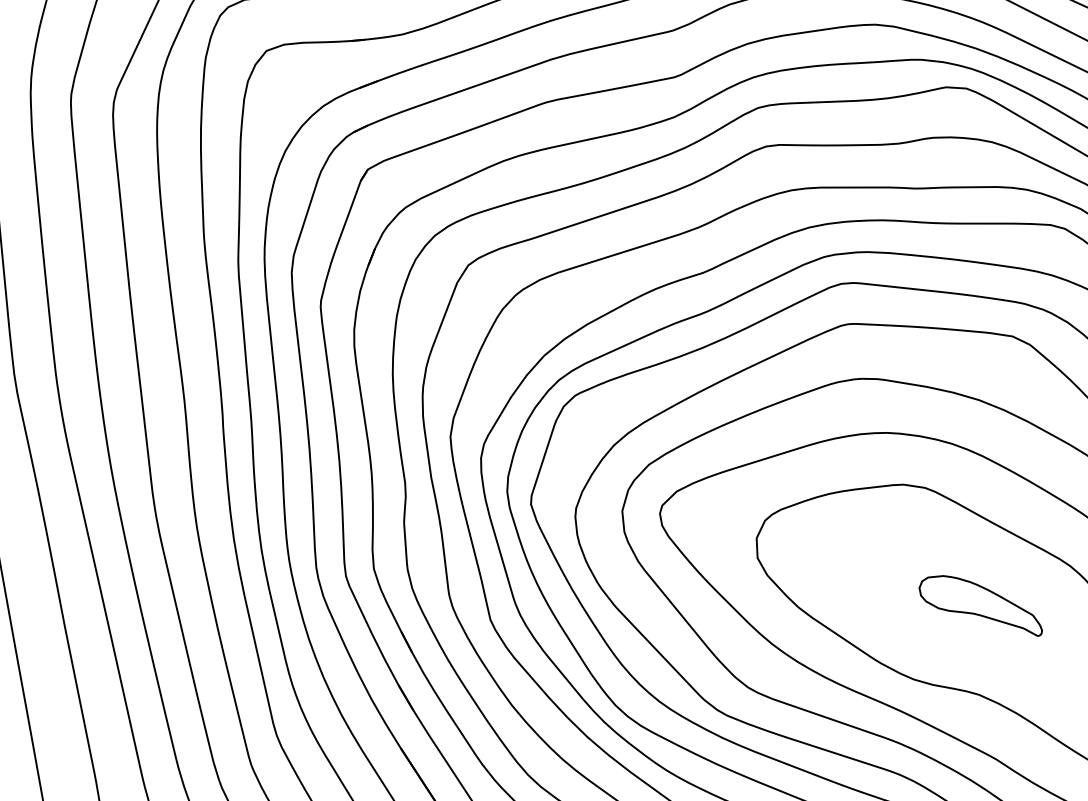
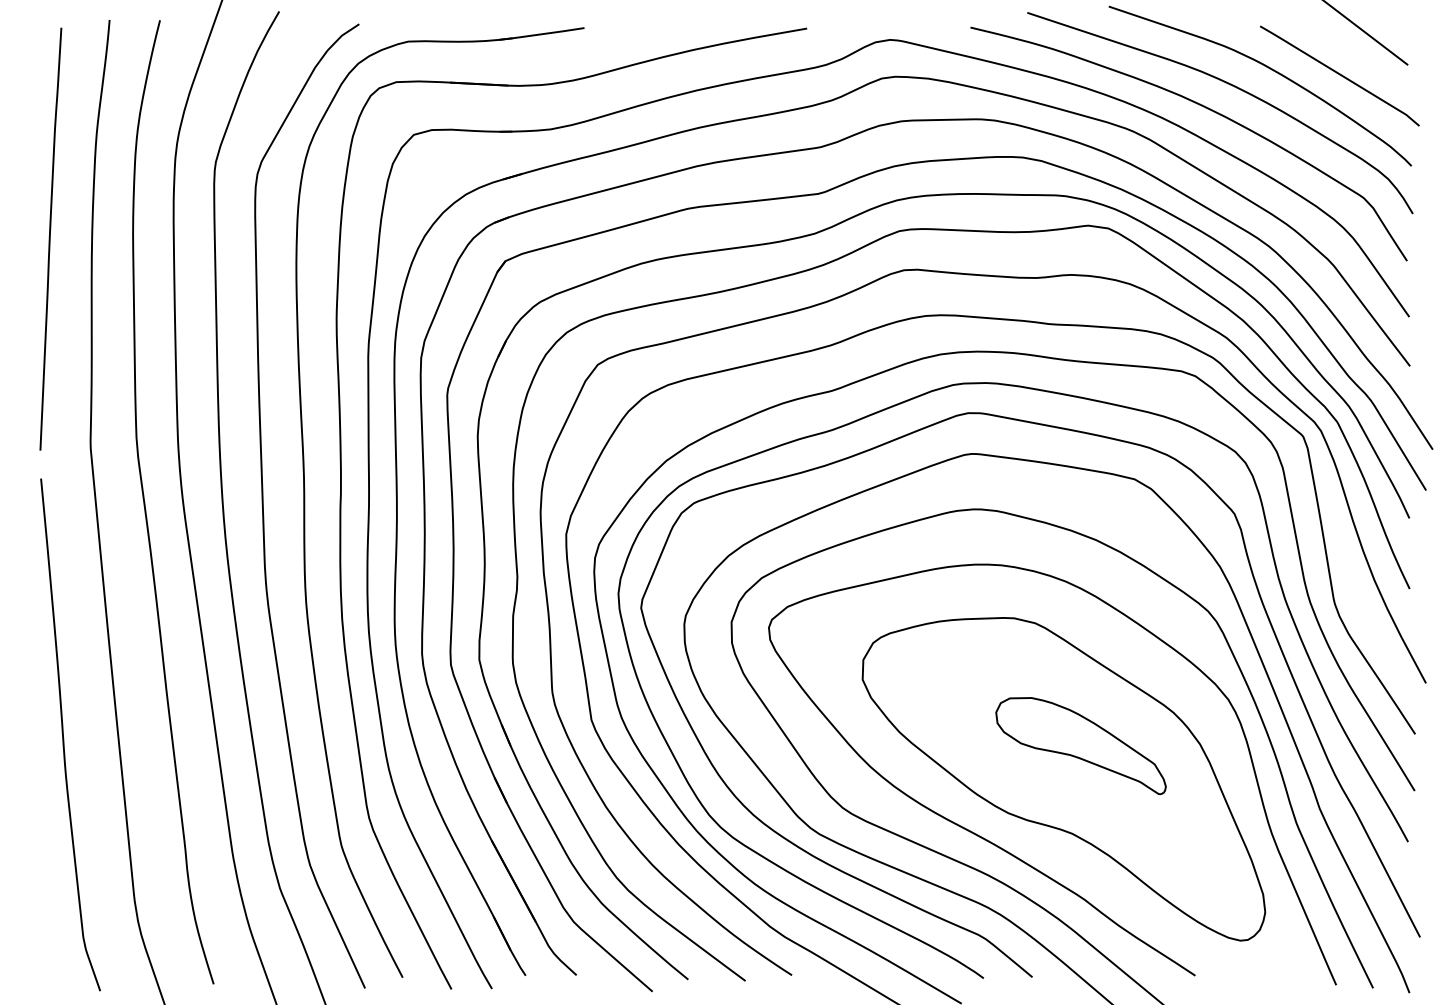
part: (980, 607) -> (1080, 746), size x1.43

